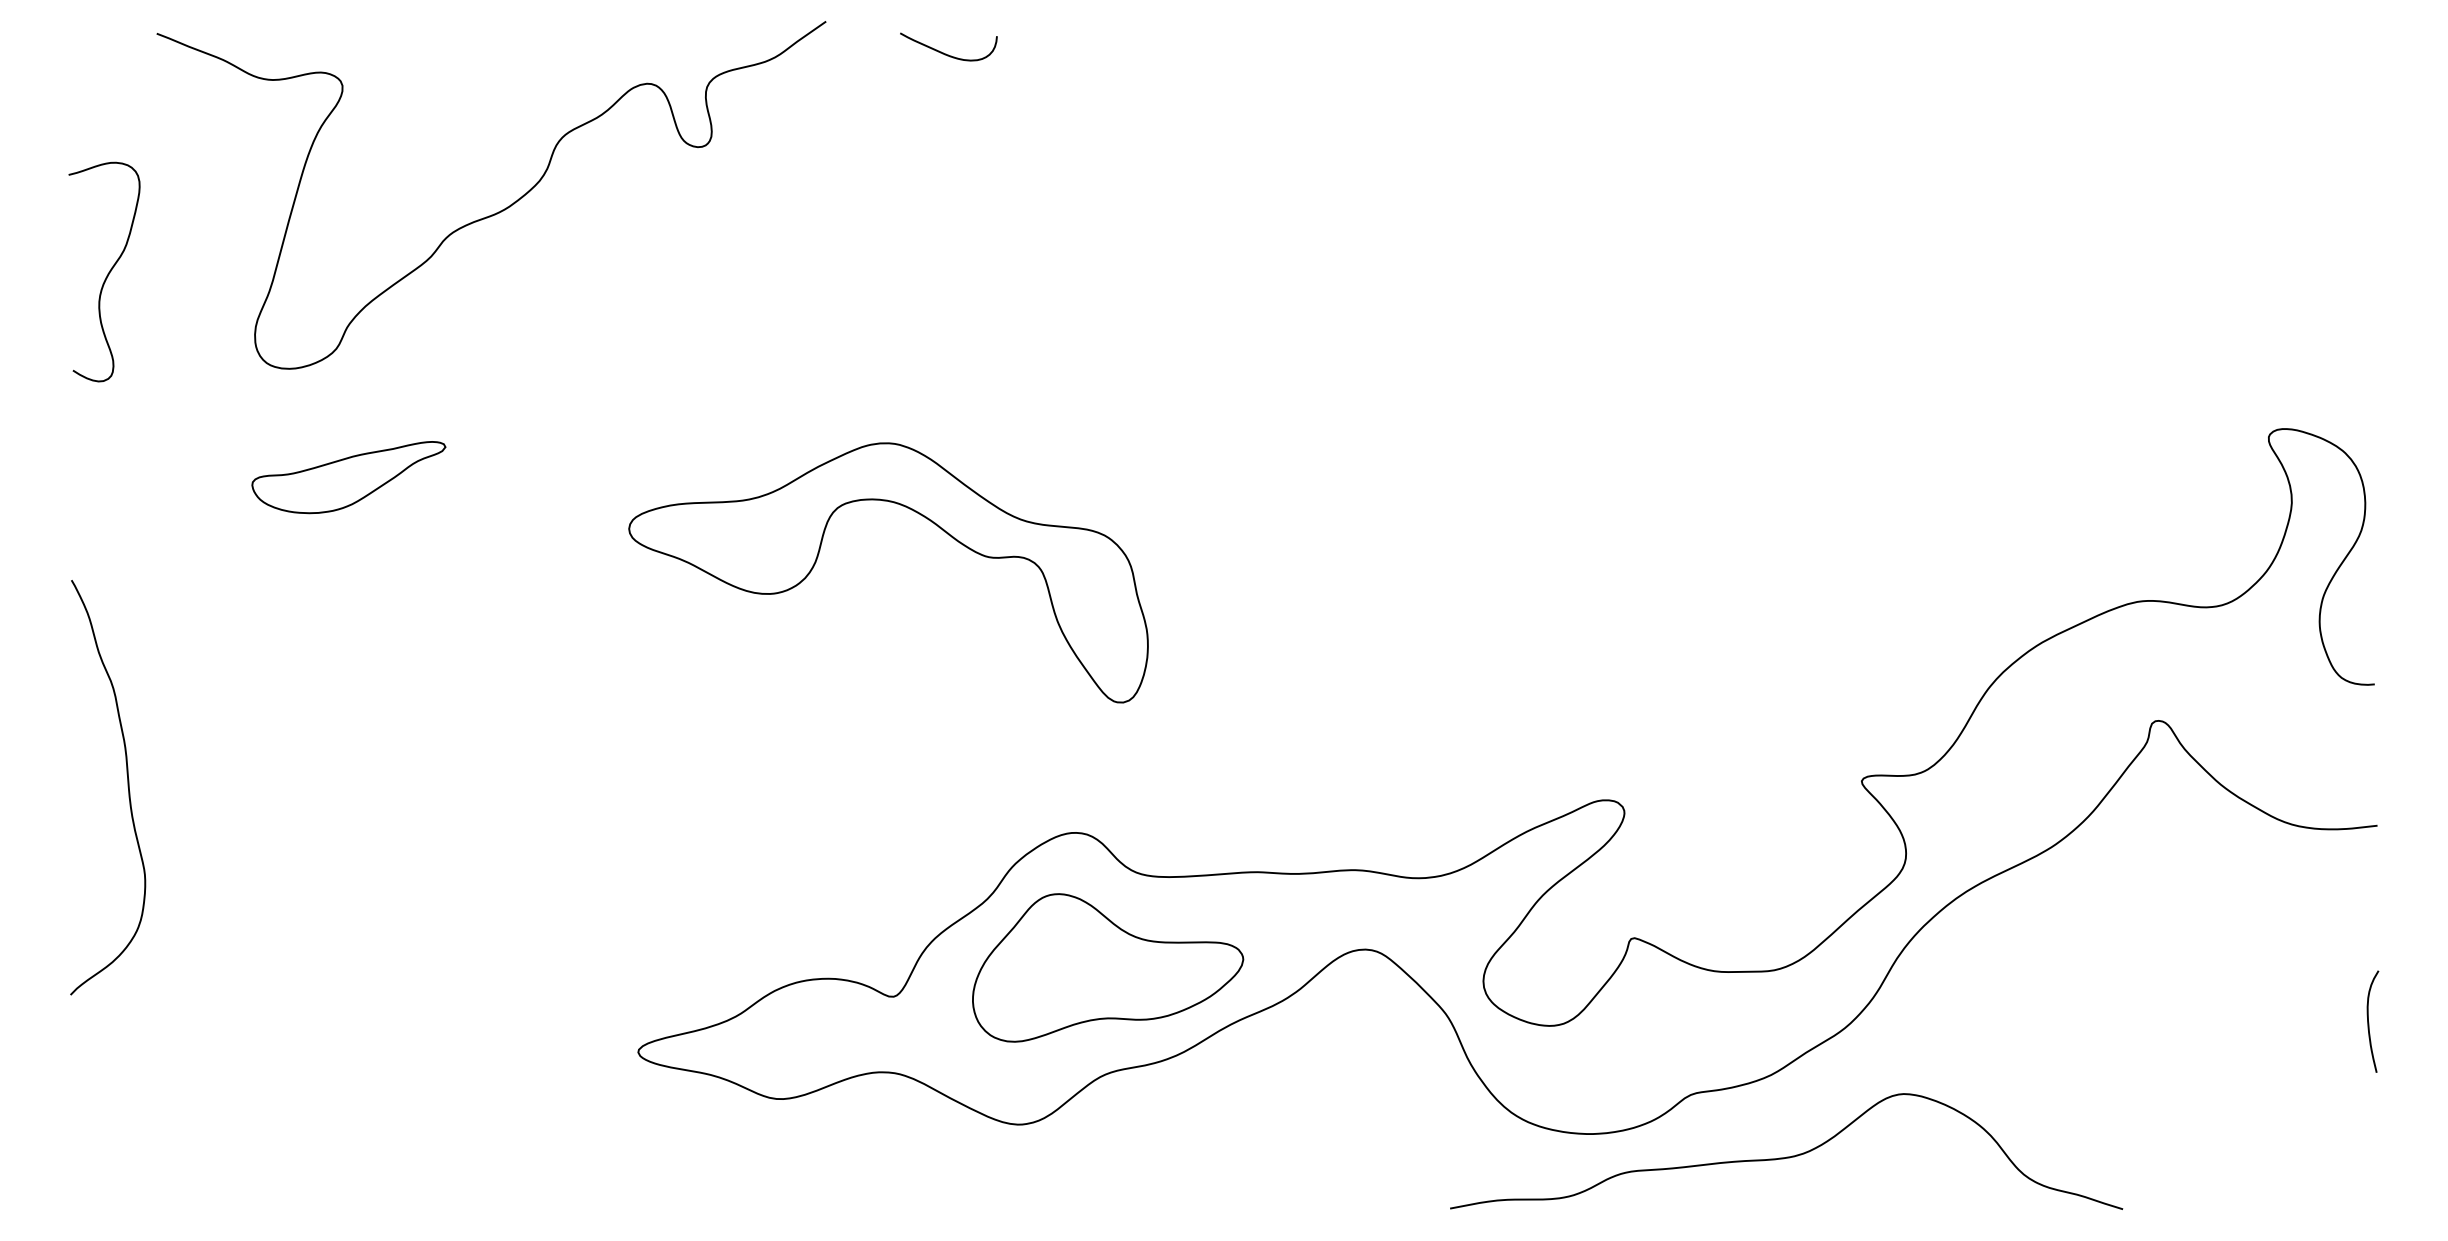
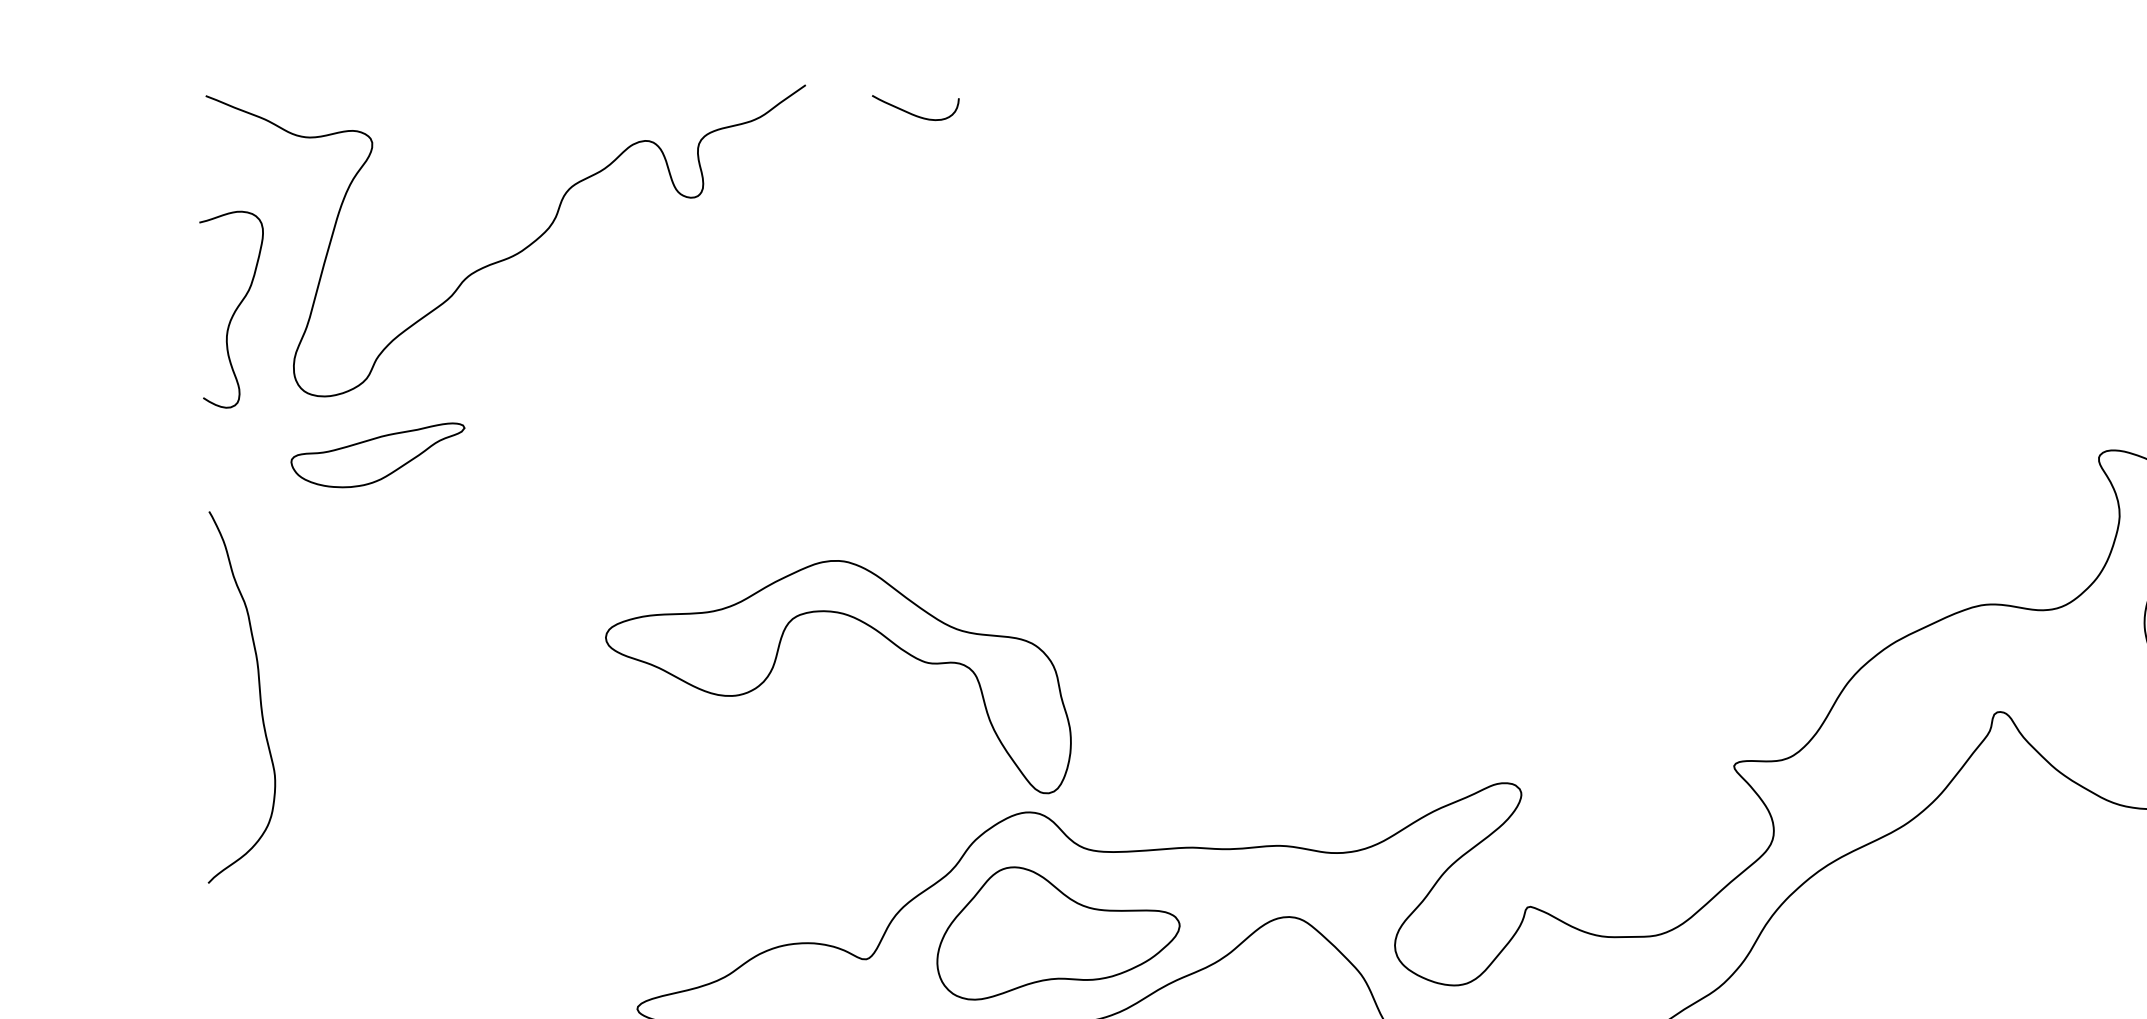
curve: (107, 273) -> (234, 310), moved
part: (348, 477) -> (377, 455), moved
part: (920, 515) -> (867, 625), moved
curve: (127, 787) -> (259, 697), moved

